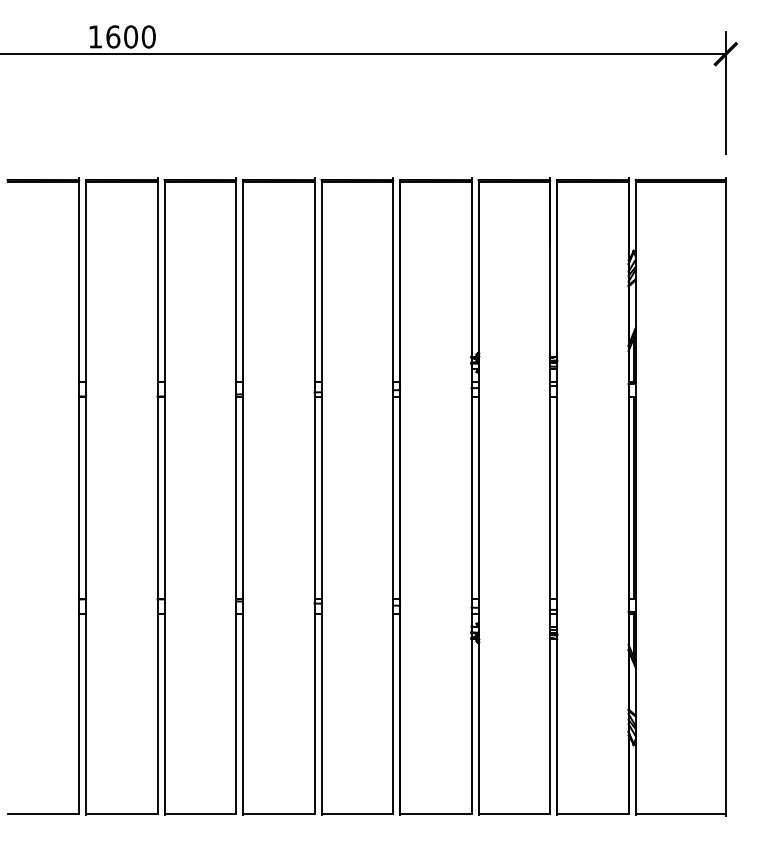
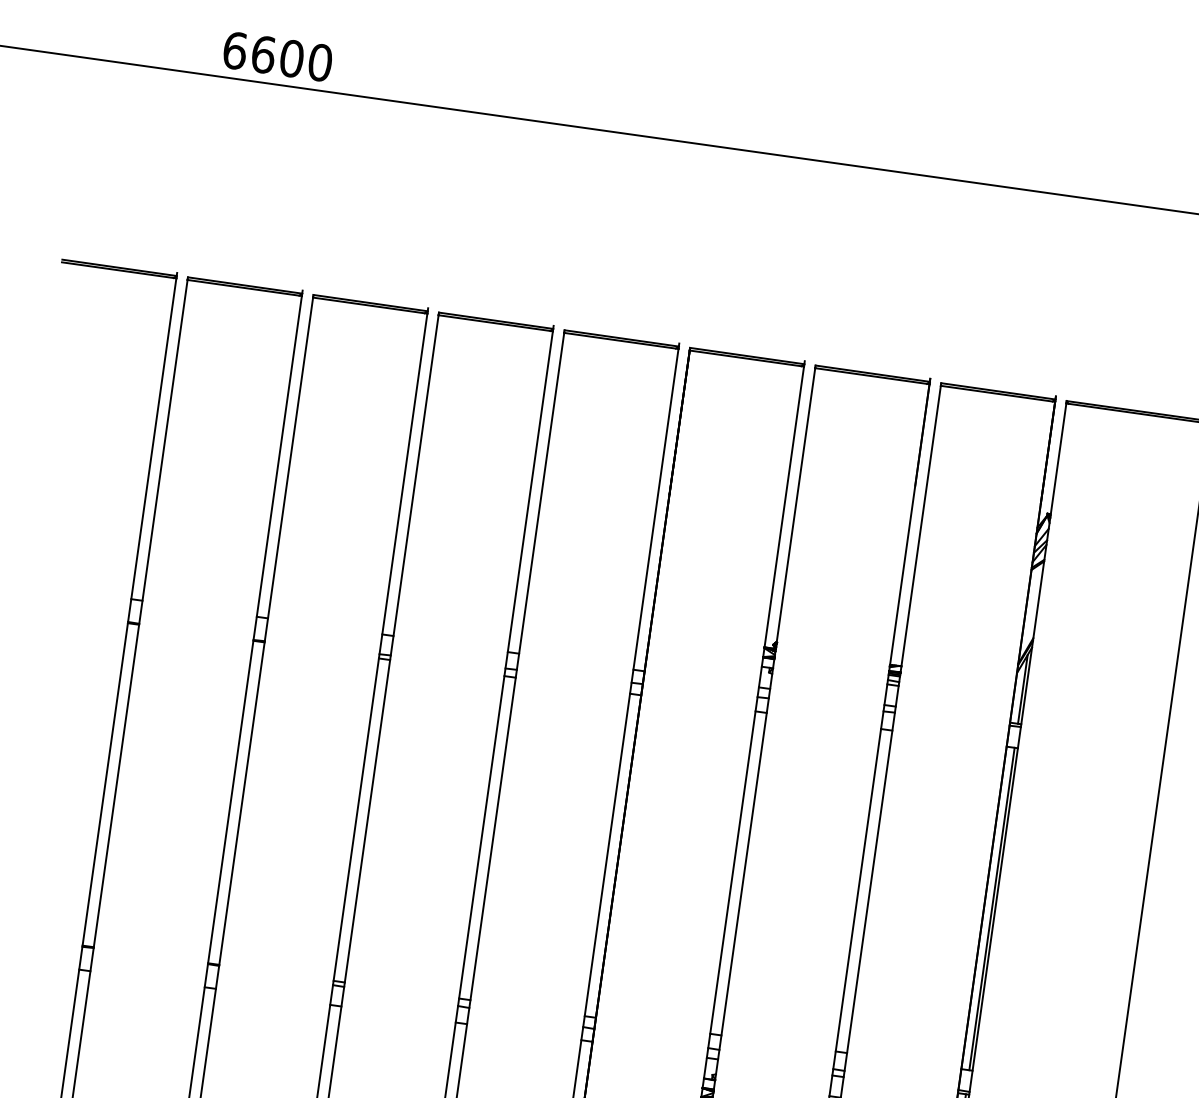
text: (95, 36) -> (235, 50), 1600 -> 6600

